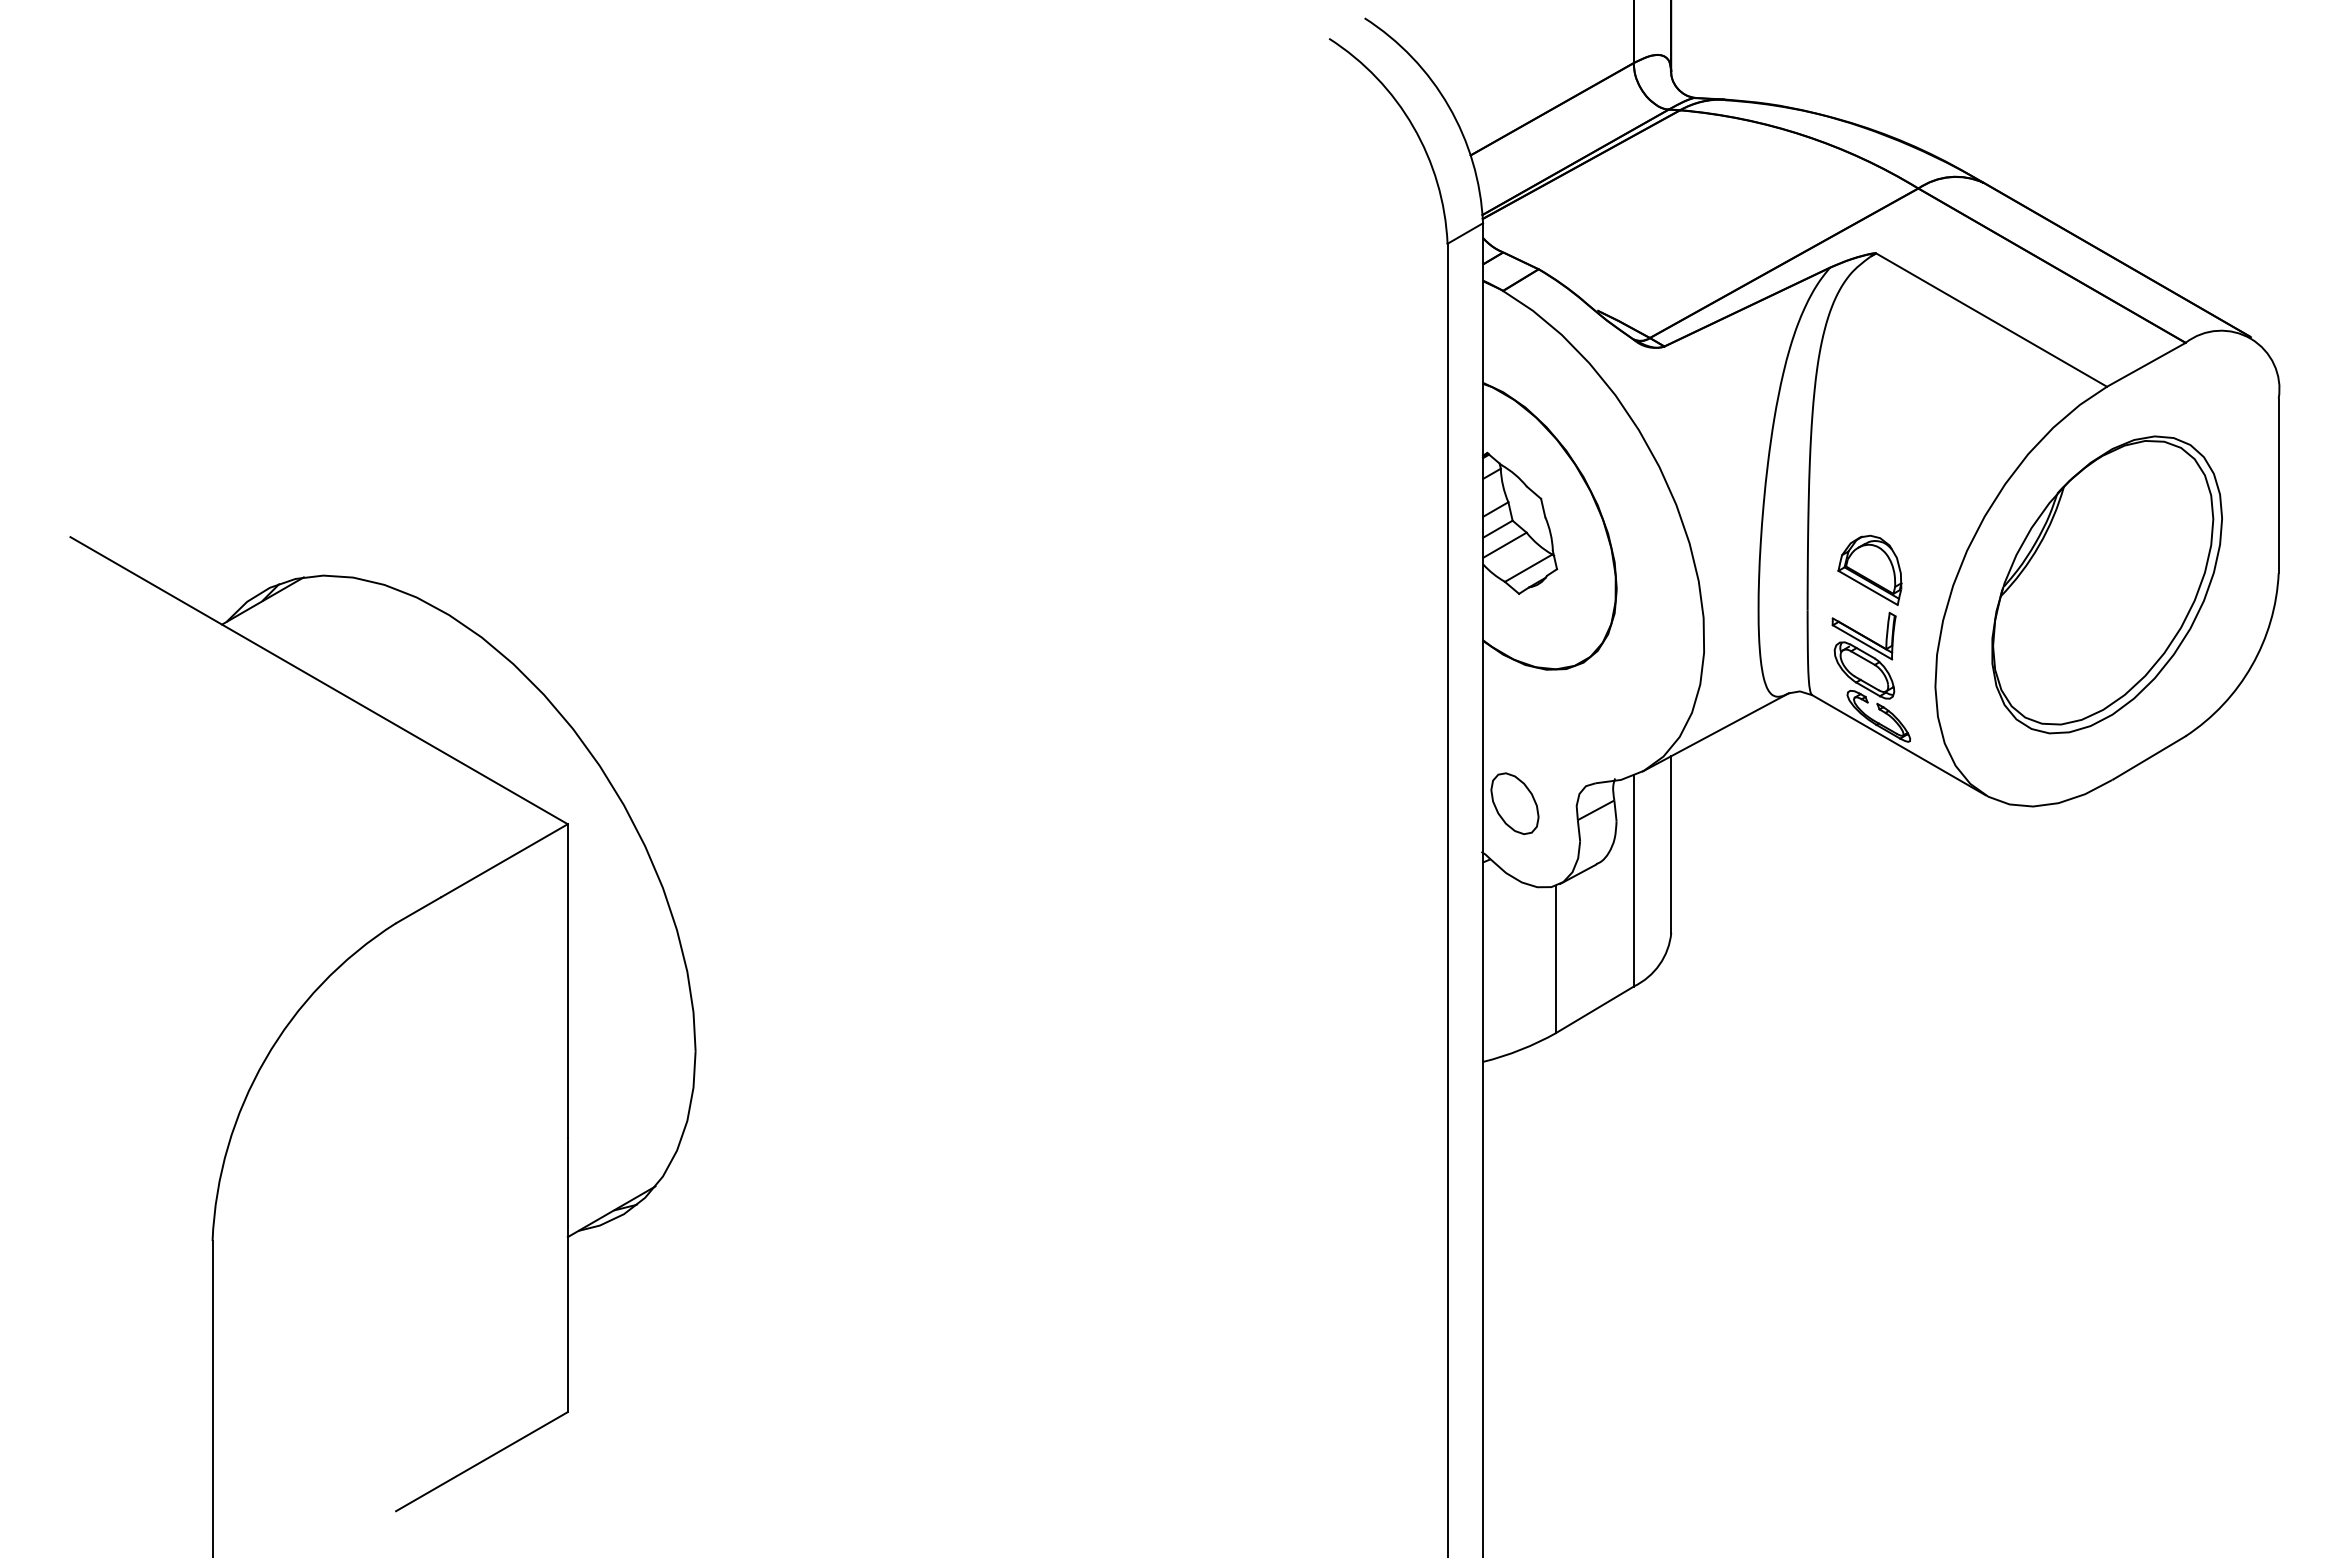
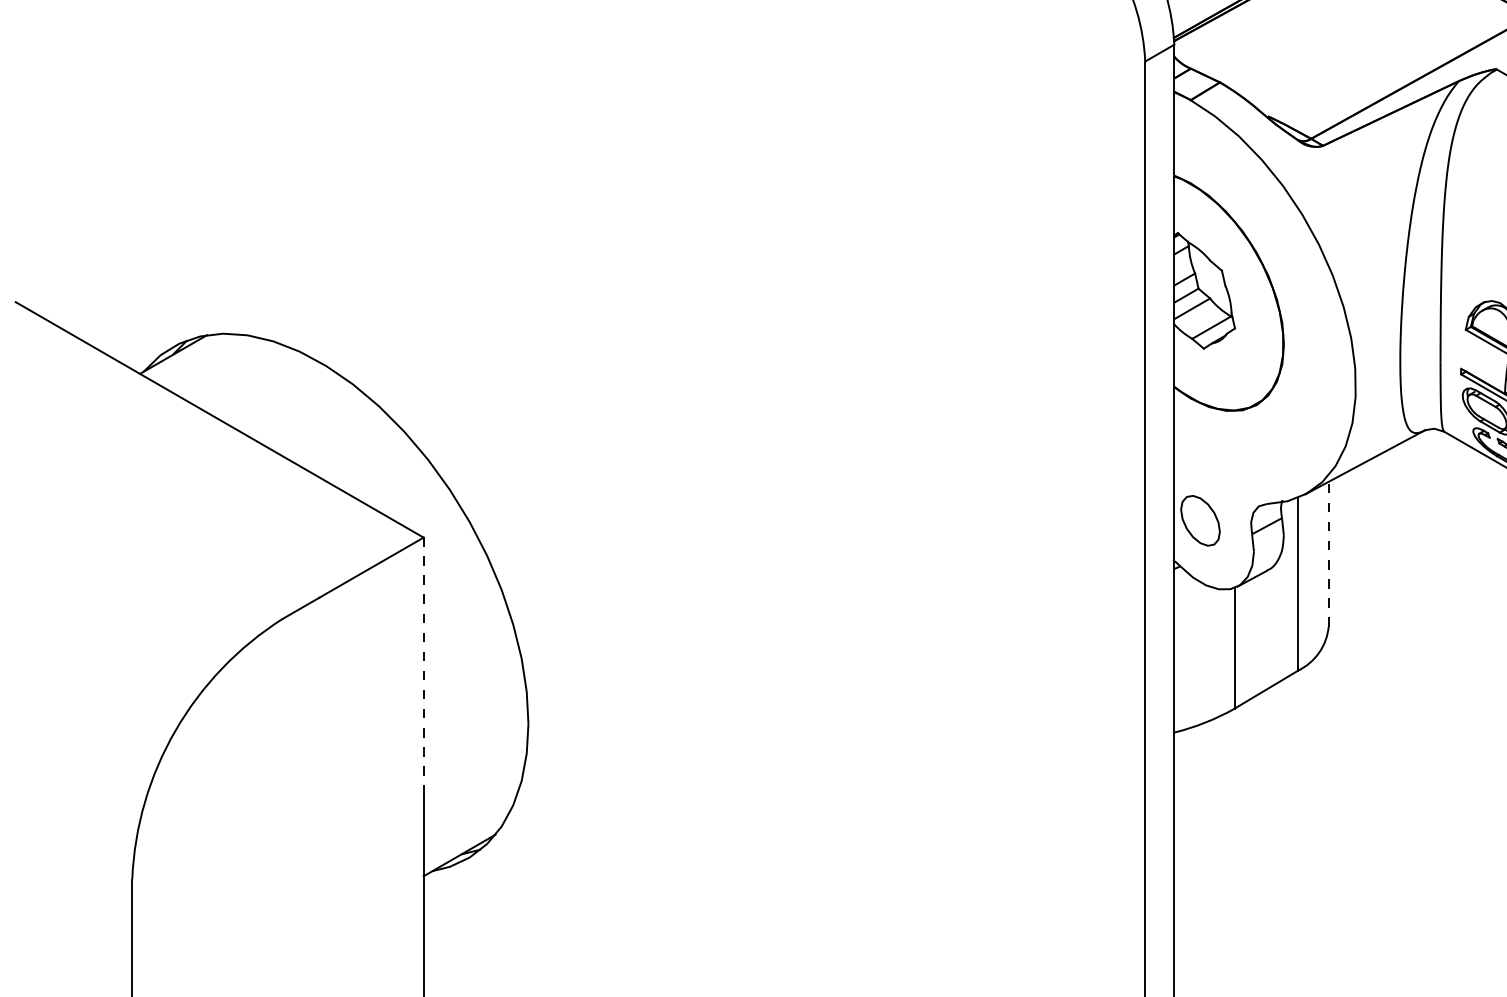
line: (1671, 844) -> (1328, 554), solid -> dashed
line: (567, 980) -> (423, 665), solid -> dashed

